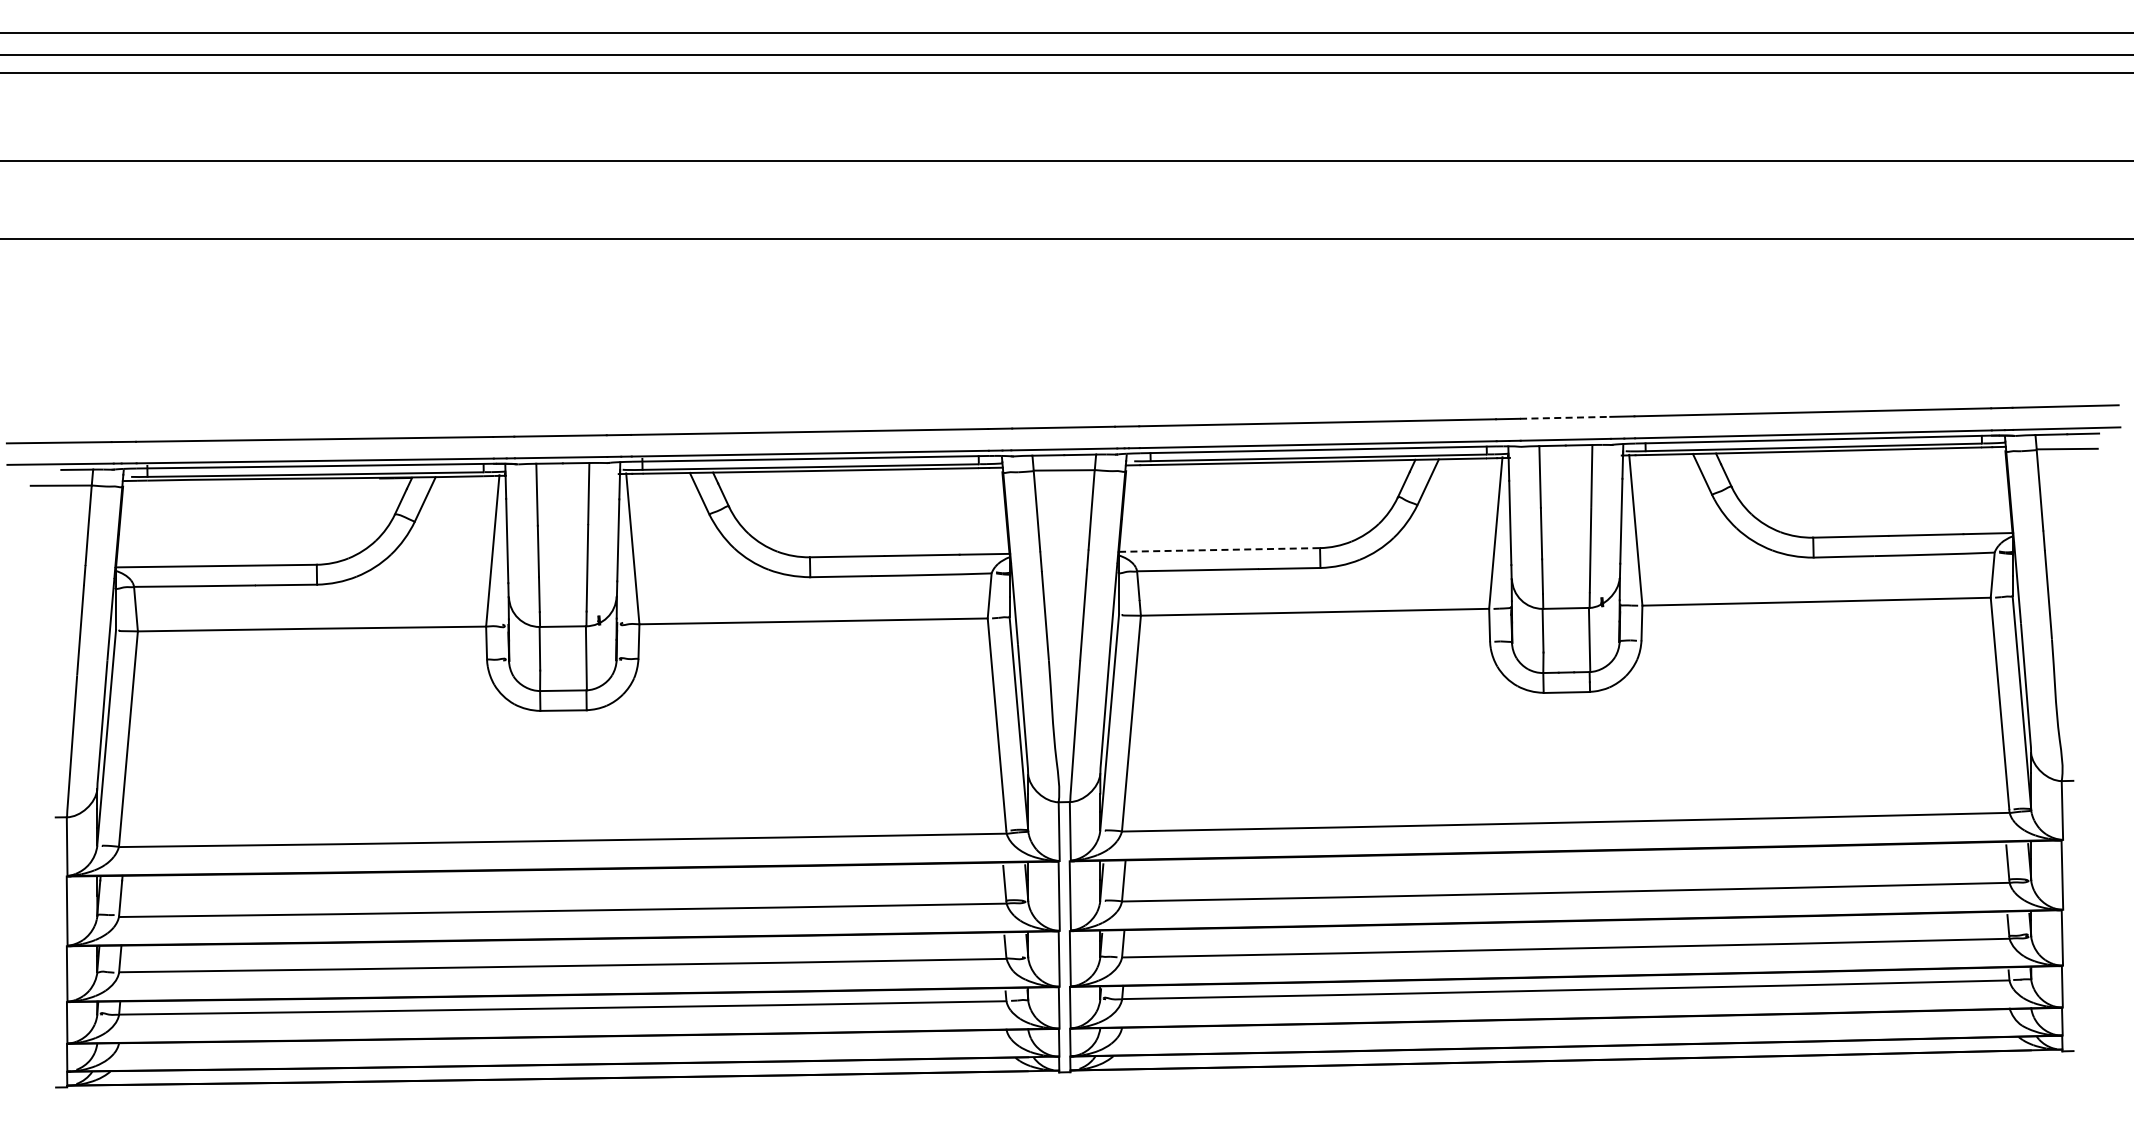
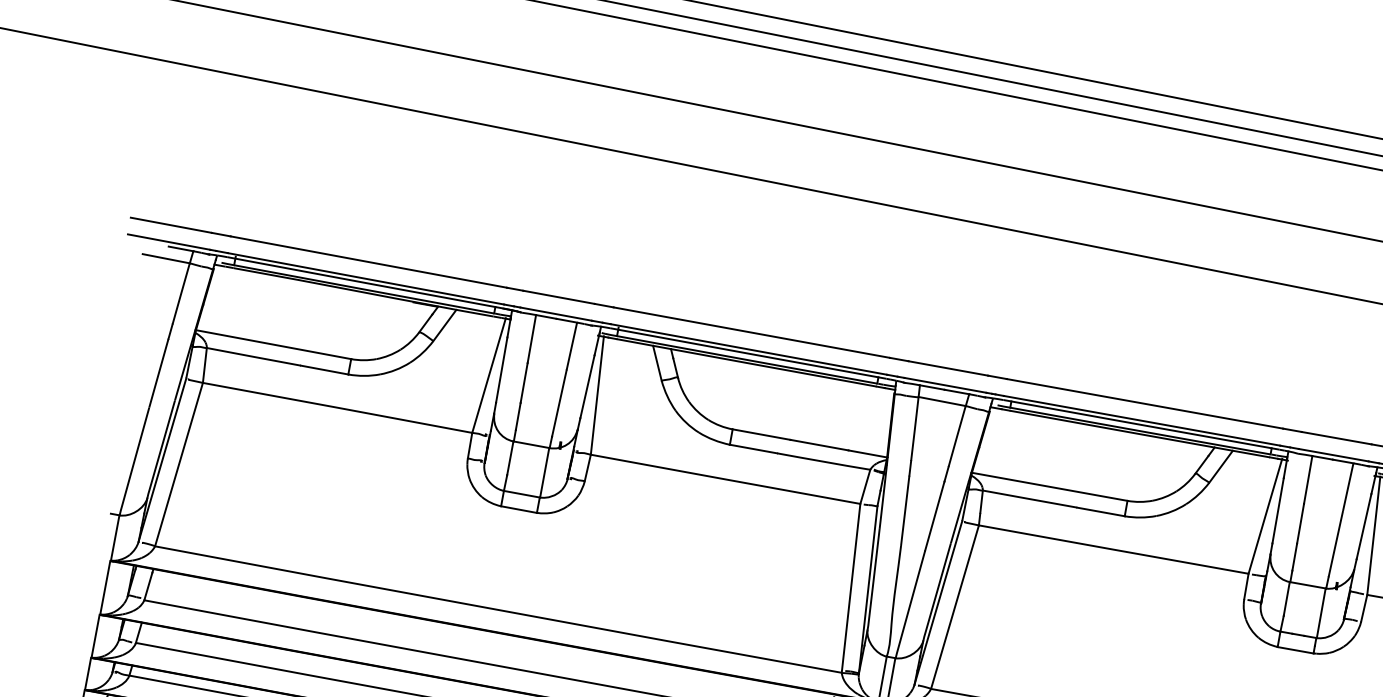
line: (1565, 417) -> (1336, 437), dashed -> solid
line: (1219, 549) -> (1049, 486), dashed -> solid

